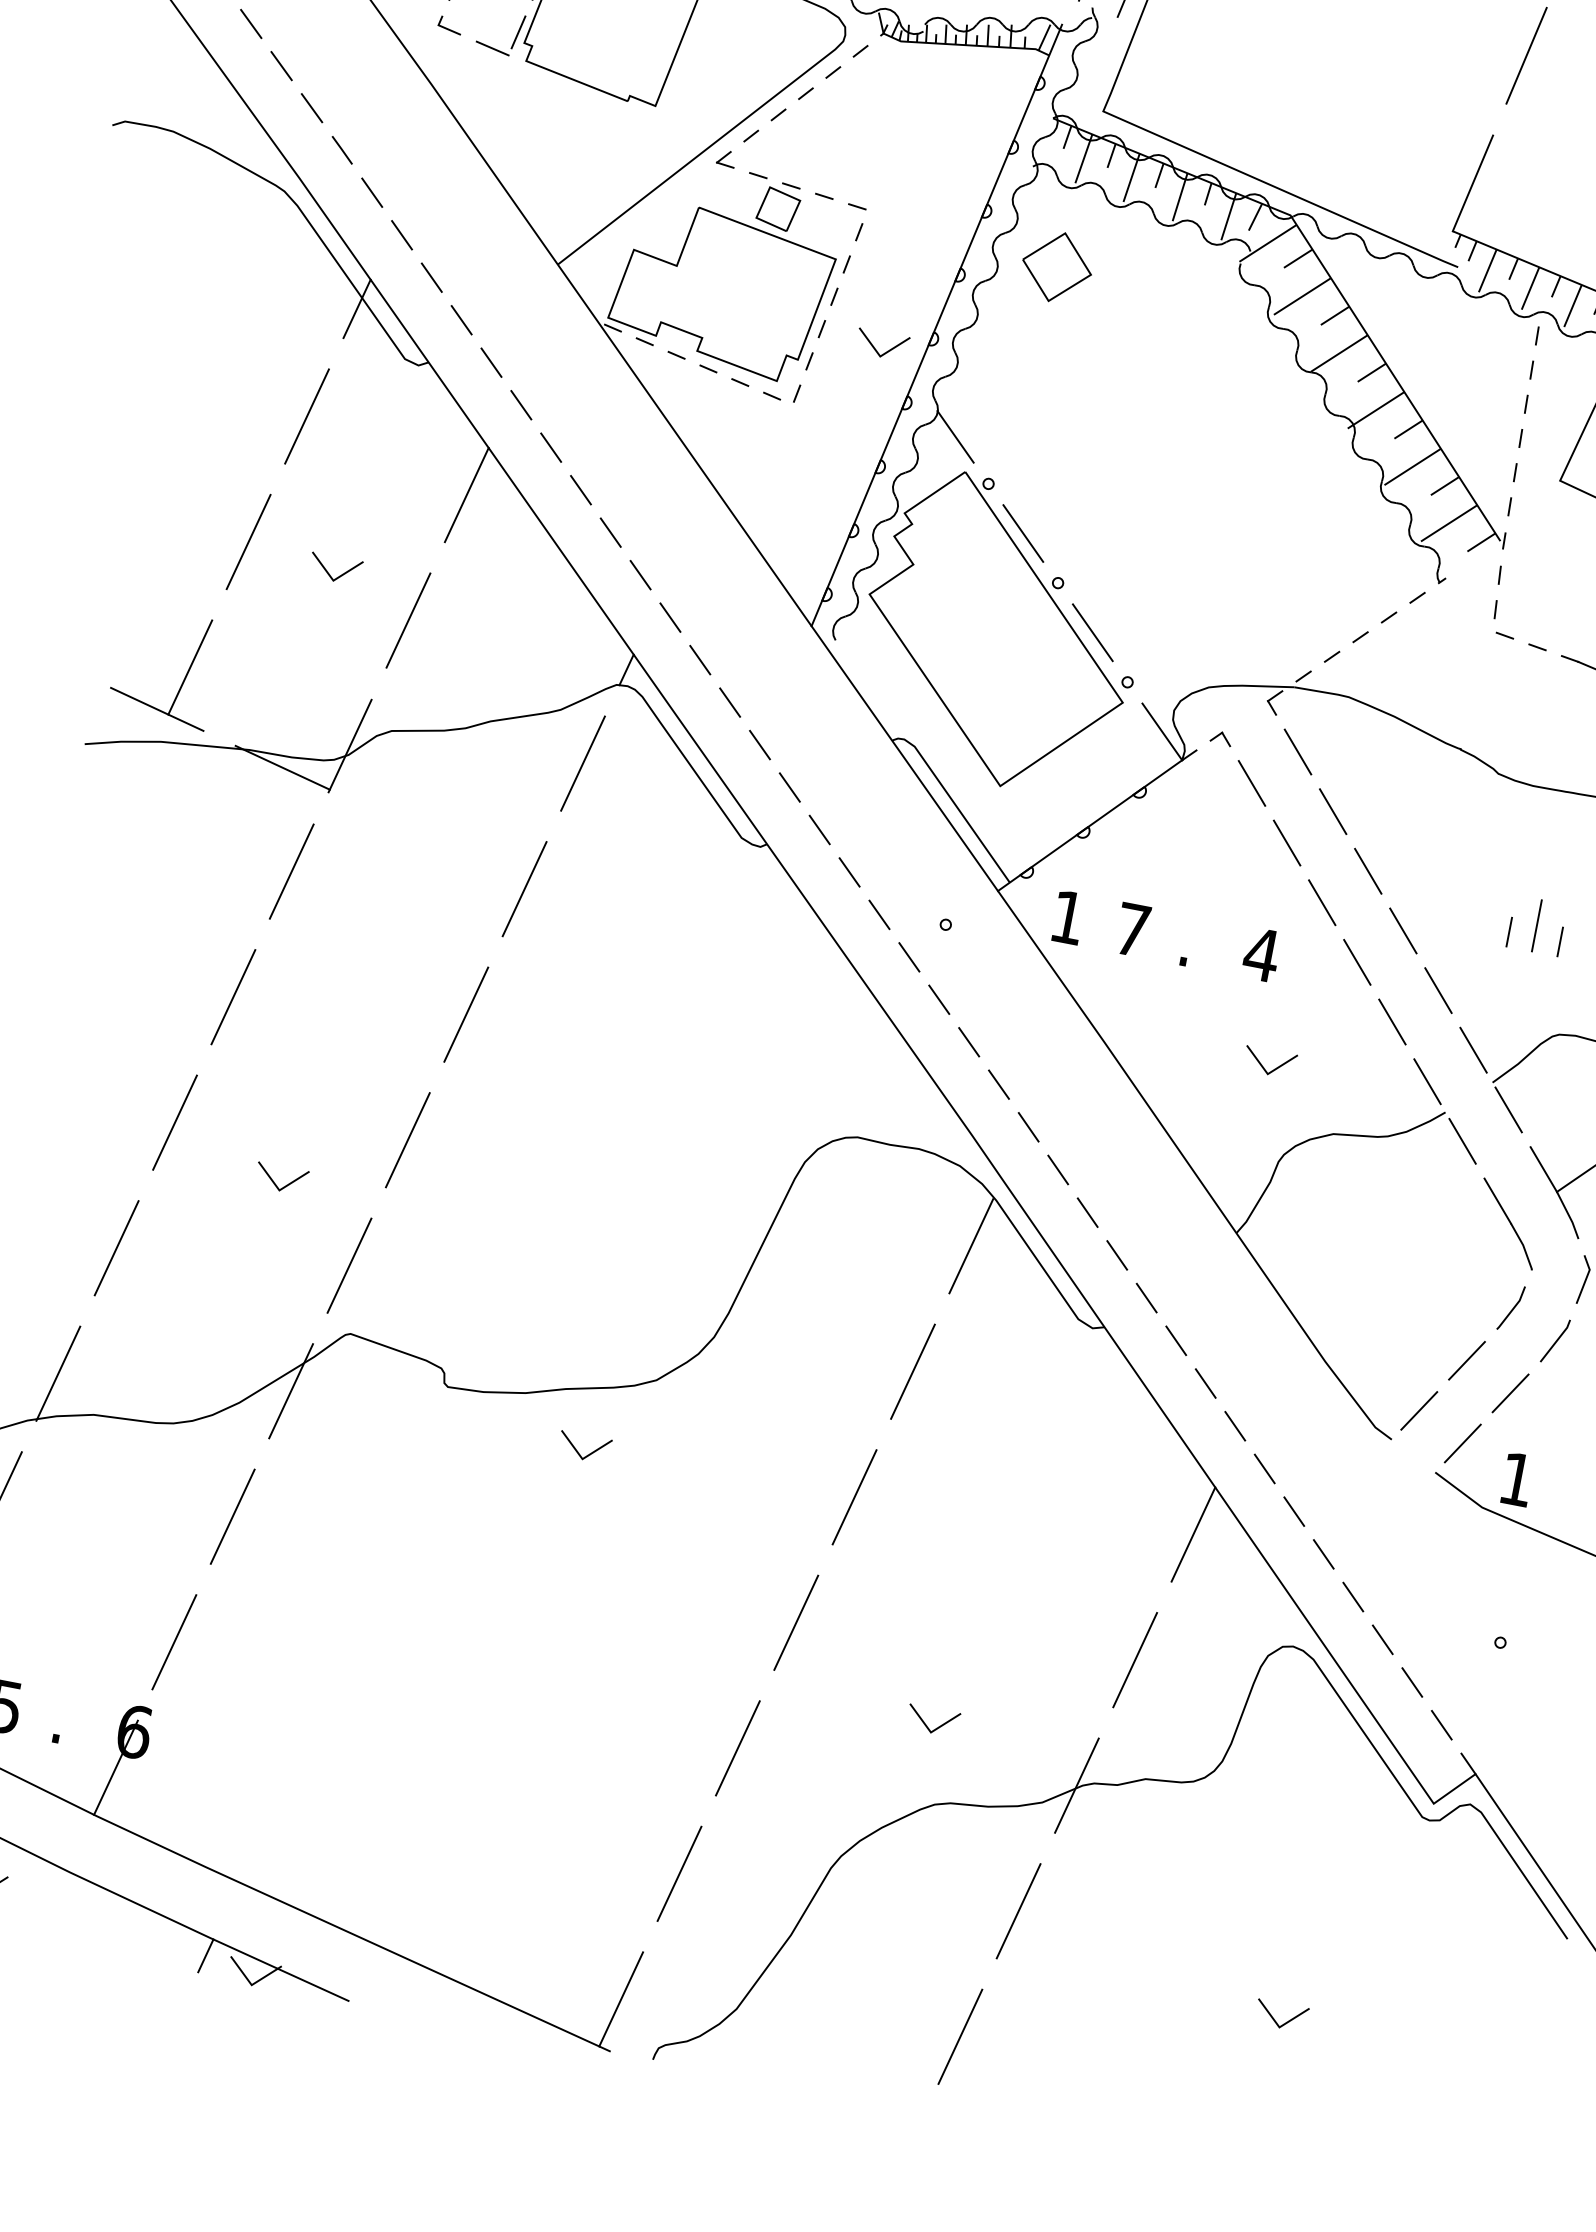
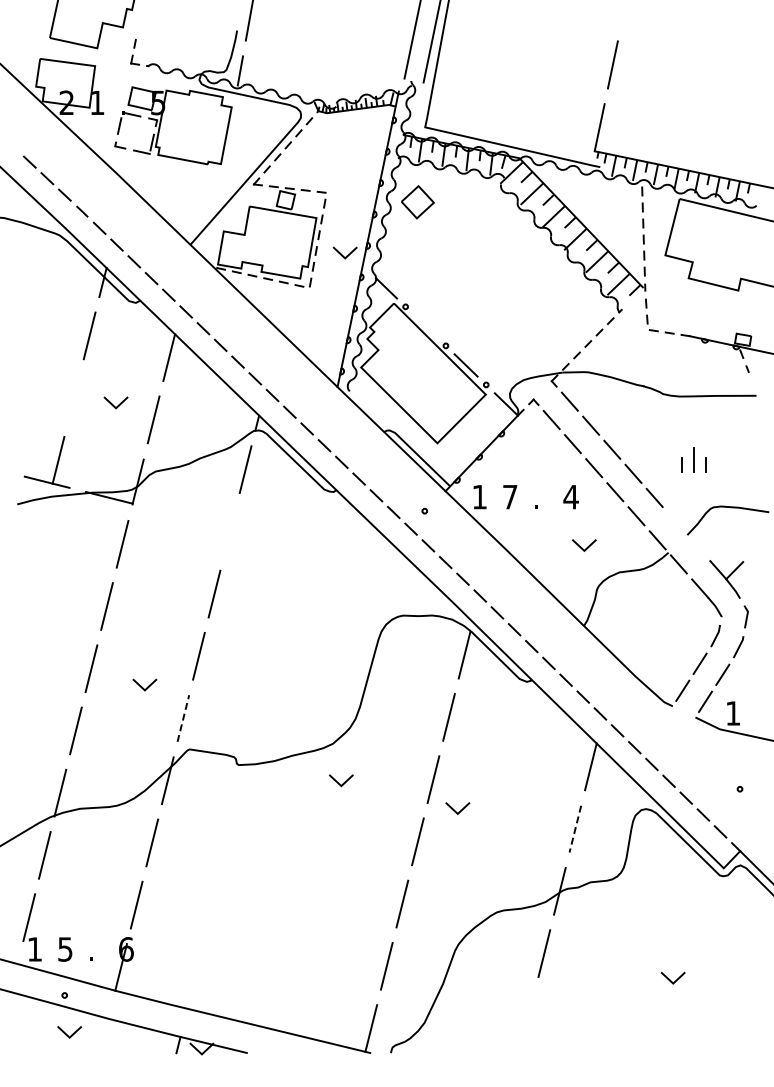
line: (1022, 533) -> (425, 326), removed
line: (247, 540) -> (73, 397), removed
line: (523, 888) -> (229, 531), removed
line: (1472, 1051) -> (675, 522), removed
line: (1509, 1110) -> (697, 546), removed
line: (349, 1265) -> (183, 718), solid -> dashed
line: (588, 1452) -> (343, 782), moved
line: (1135, 1660) -> (575, 829), solid -> dashed
line: (927, 1724) -> (455, 810), moved
line: (959, 2035) -> (528, 1015), removed

